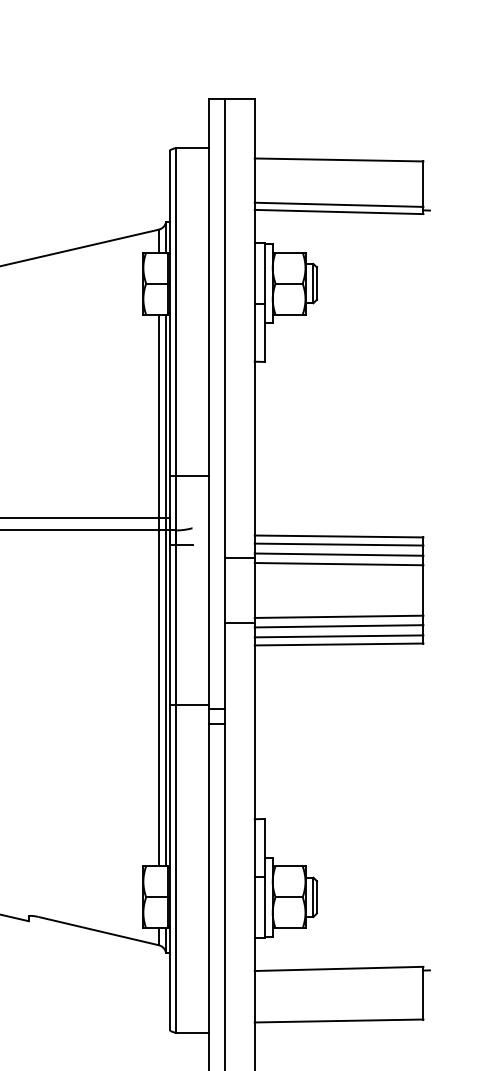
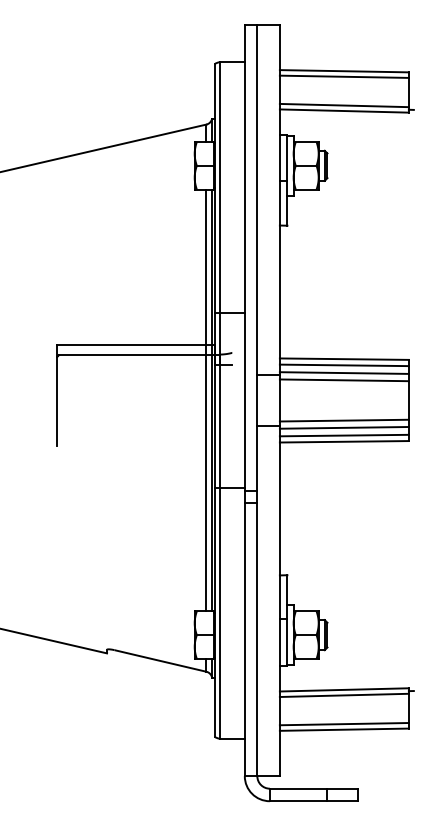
line: (337, 166) -> (343, 76), added
line: (337, 976) -> (343, 695), added
line: (337, 1014) -> (343, 724), added

